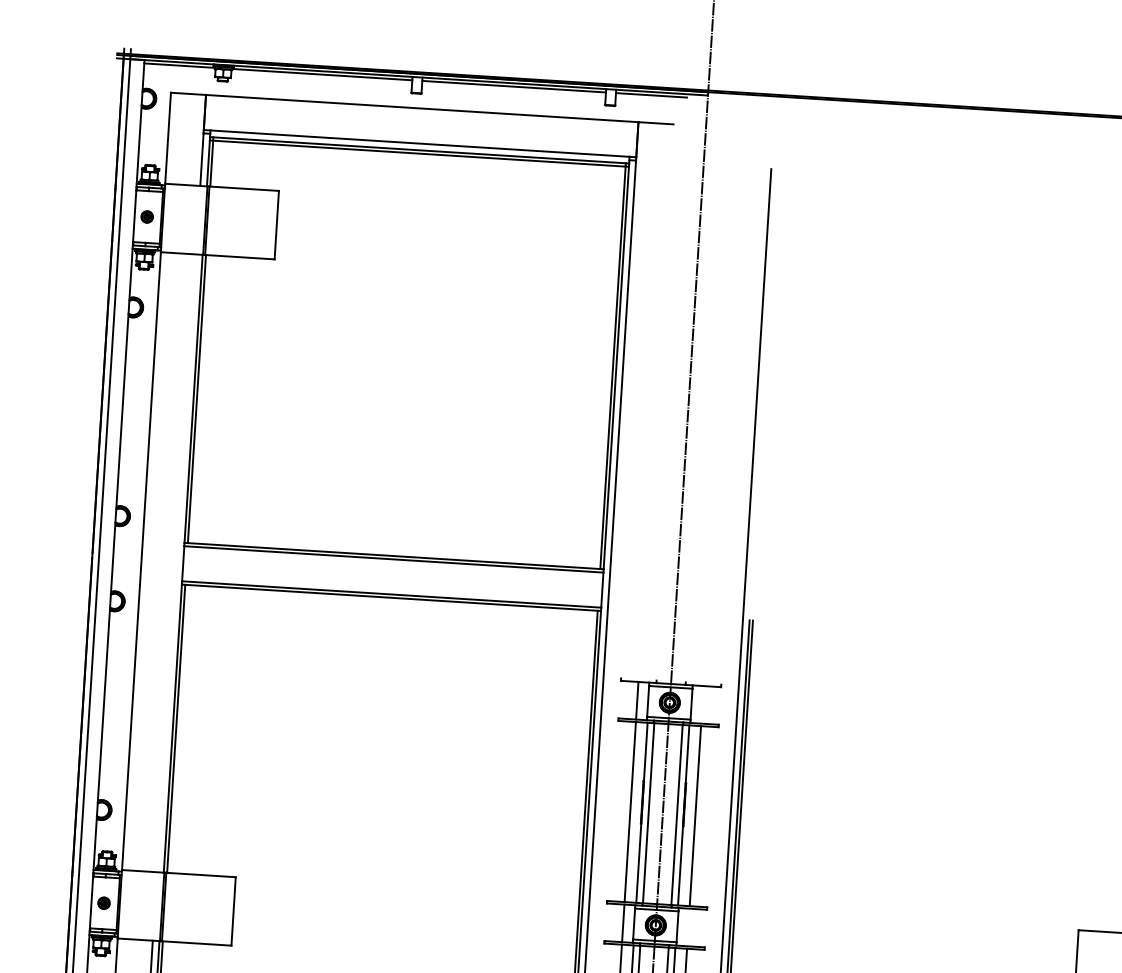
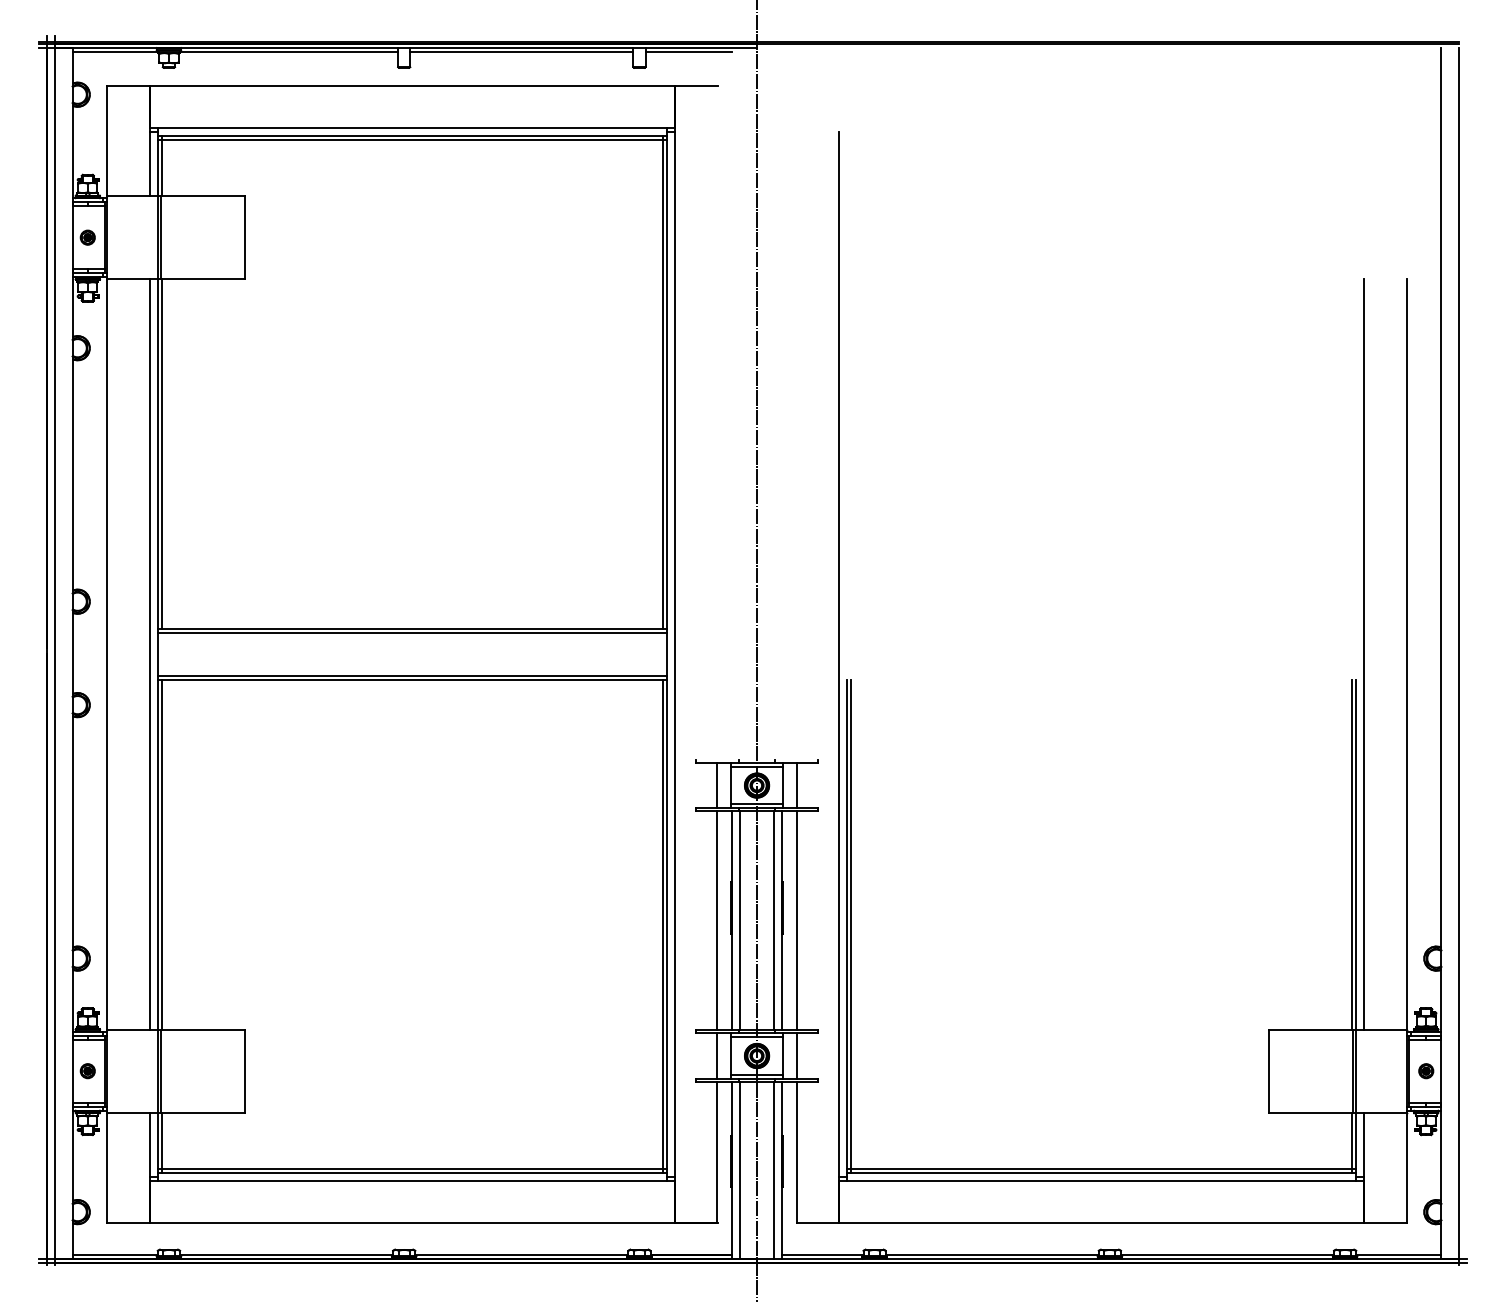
line: (176, 563) -> (149, 654), added
line: (702, 704) -> (796, 785), added
line: (688, 927) -> (796, 1055), added

